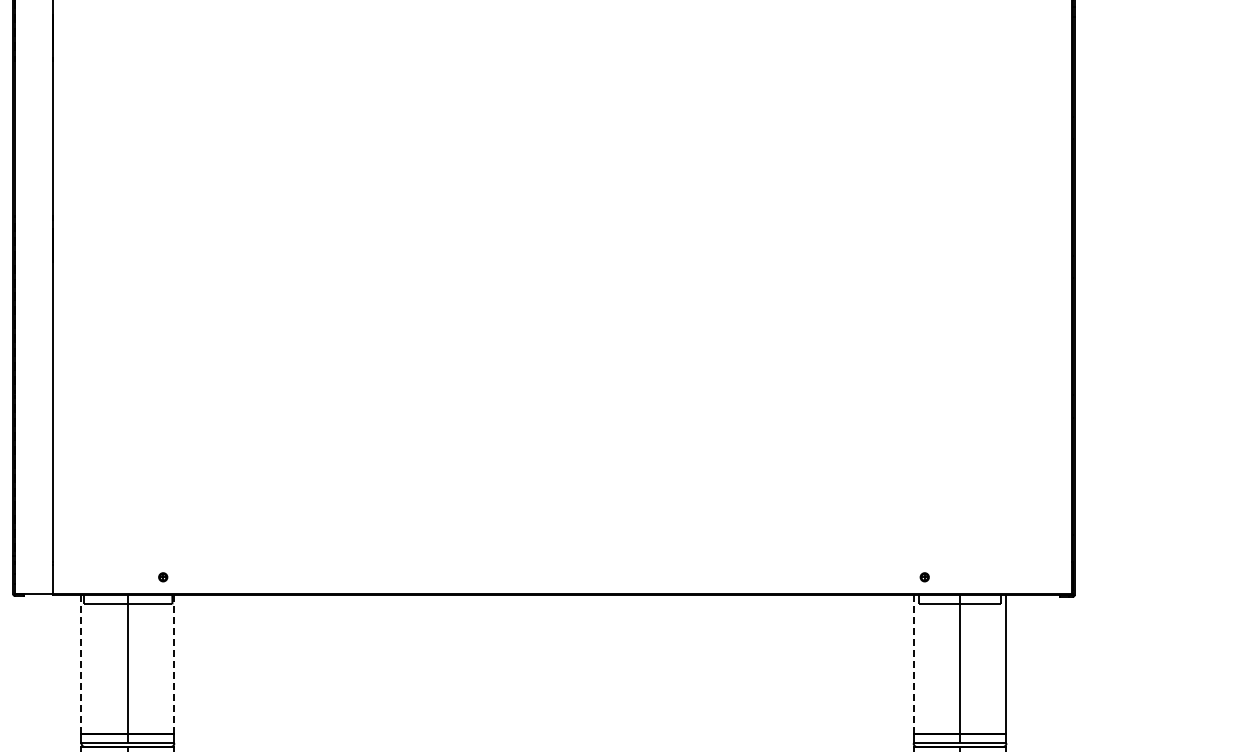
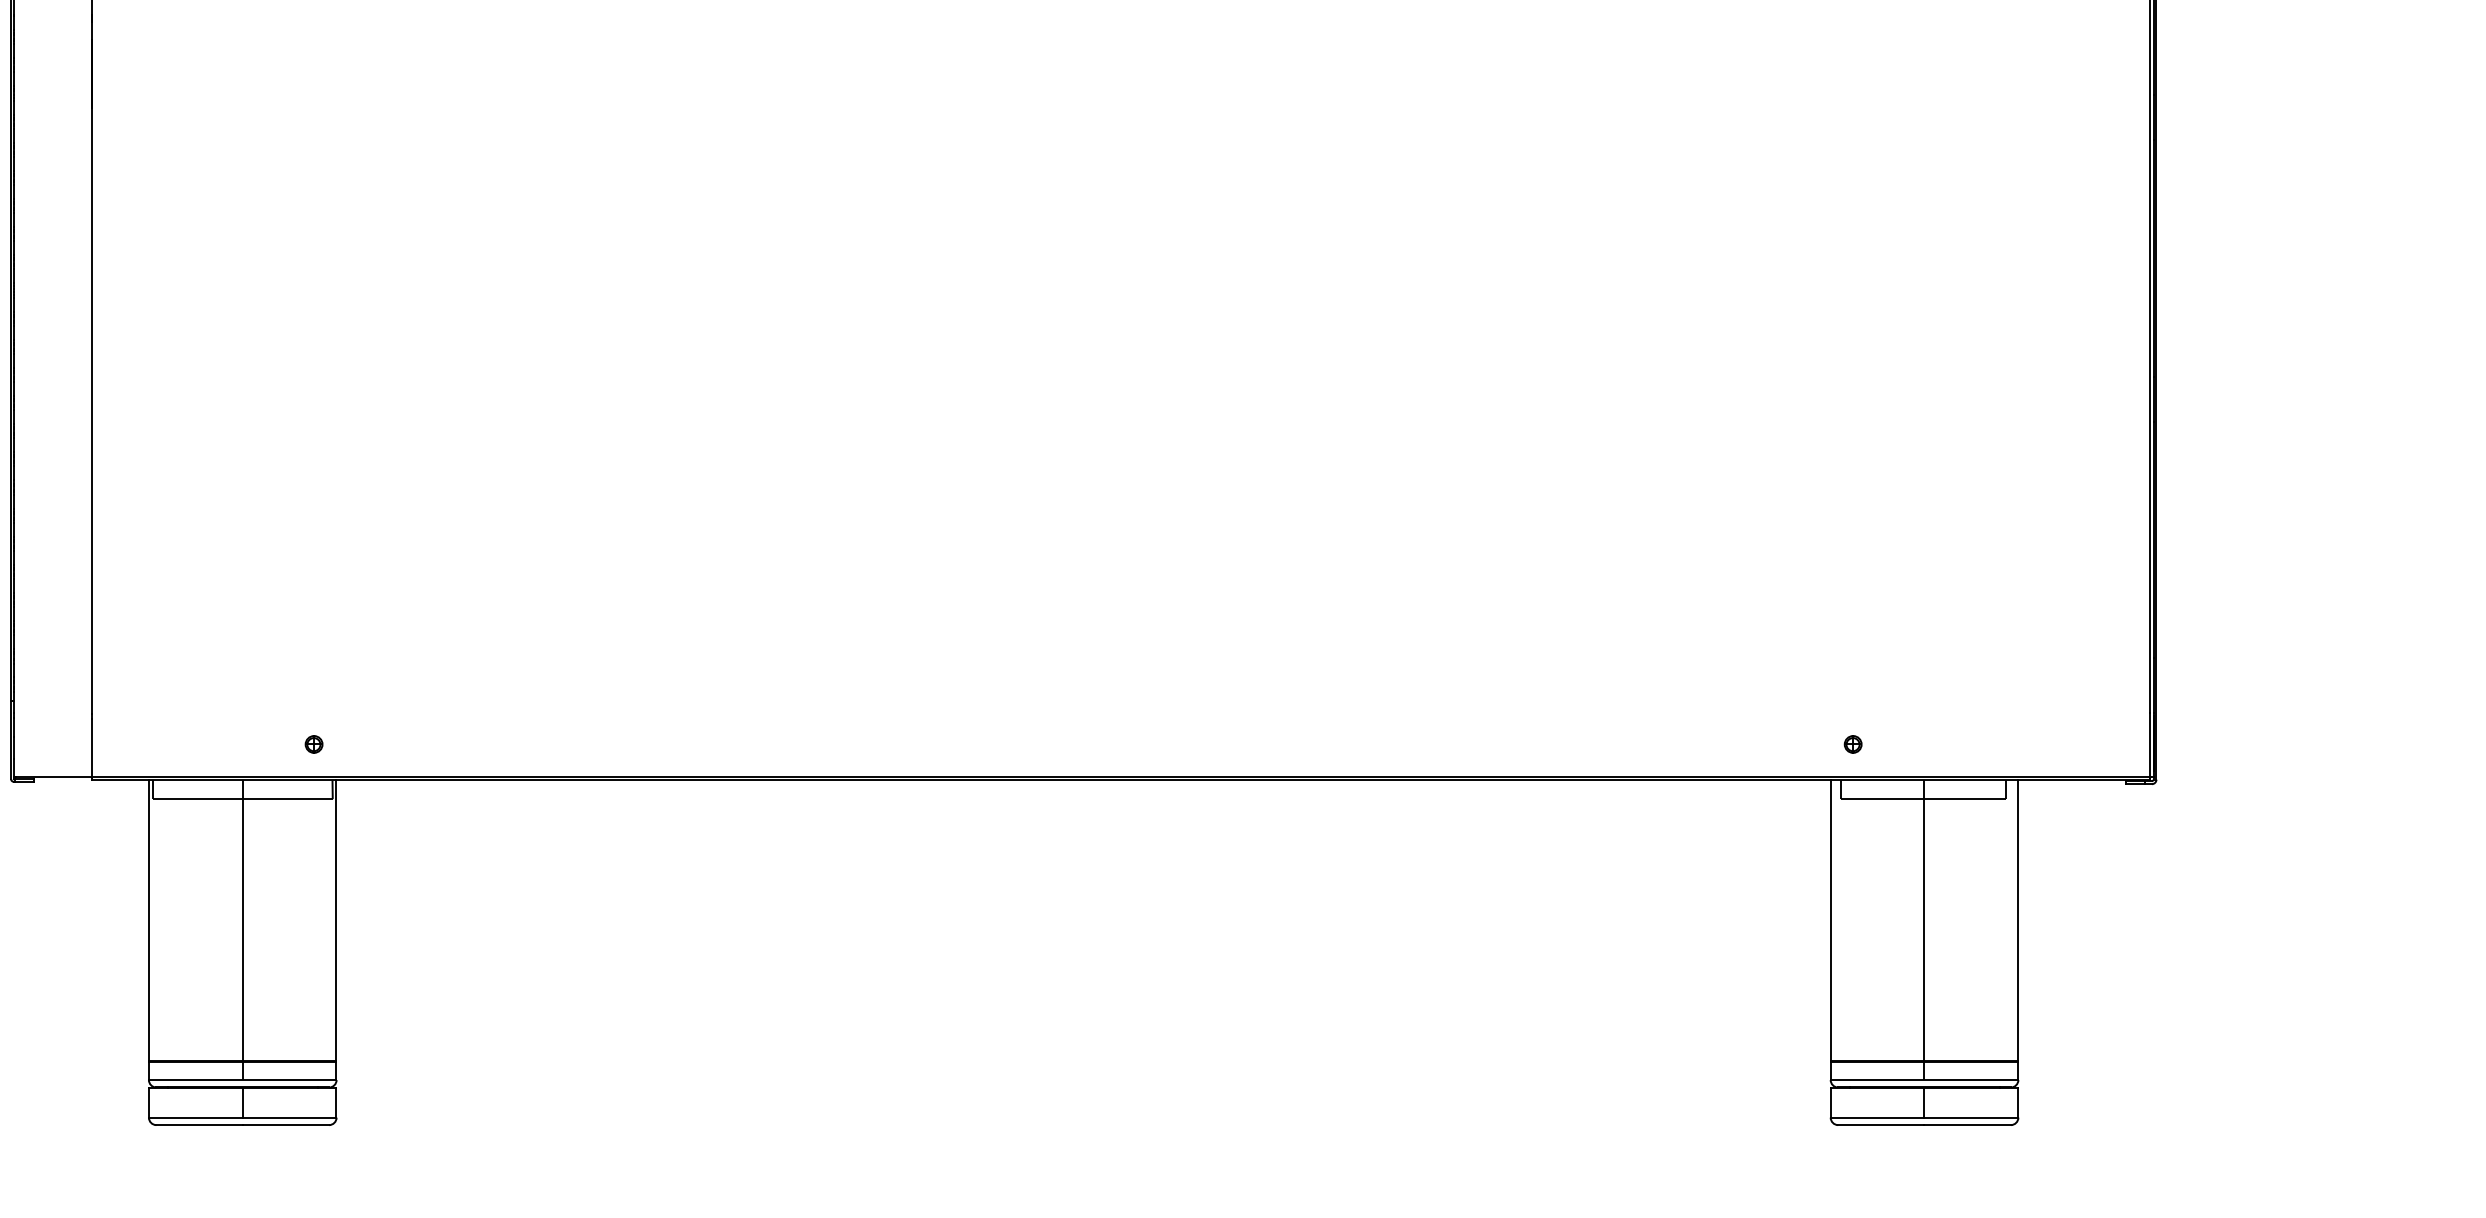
line: (81, 664) -> (148, 920), dashed -> solid
line: (174, 664) -> (336, 920), dashed -> solid
line: (913, 664) -> (1830, 920), dashed -> solid

